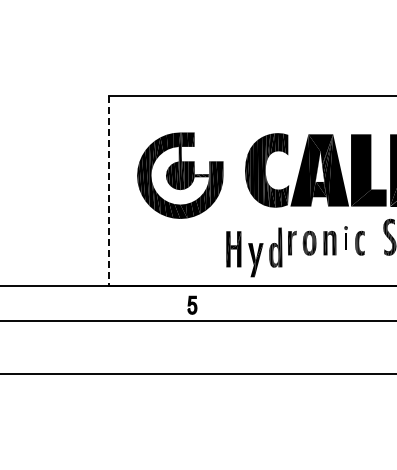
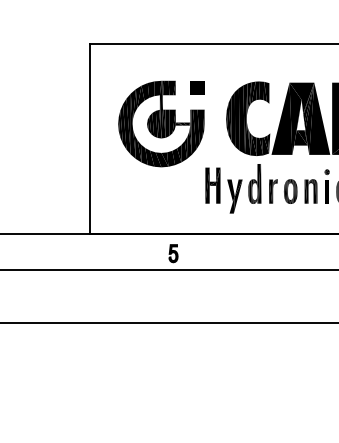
part: (216, 139) -> (197, 87), added
line: (109, 191) -> (90, 139), dashed -> solid
part: (345, 237) -> (326, 185), size x1.43
part: (254, 252) -> (233, 188), moved

